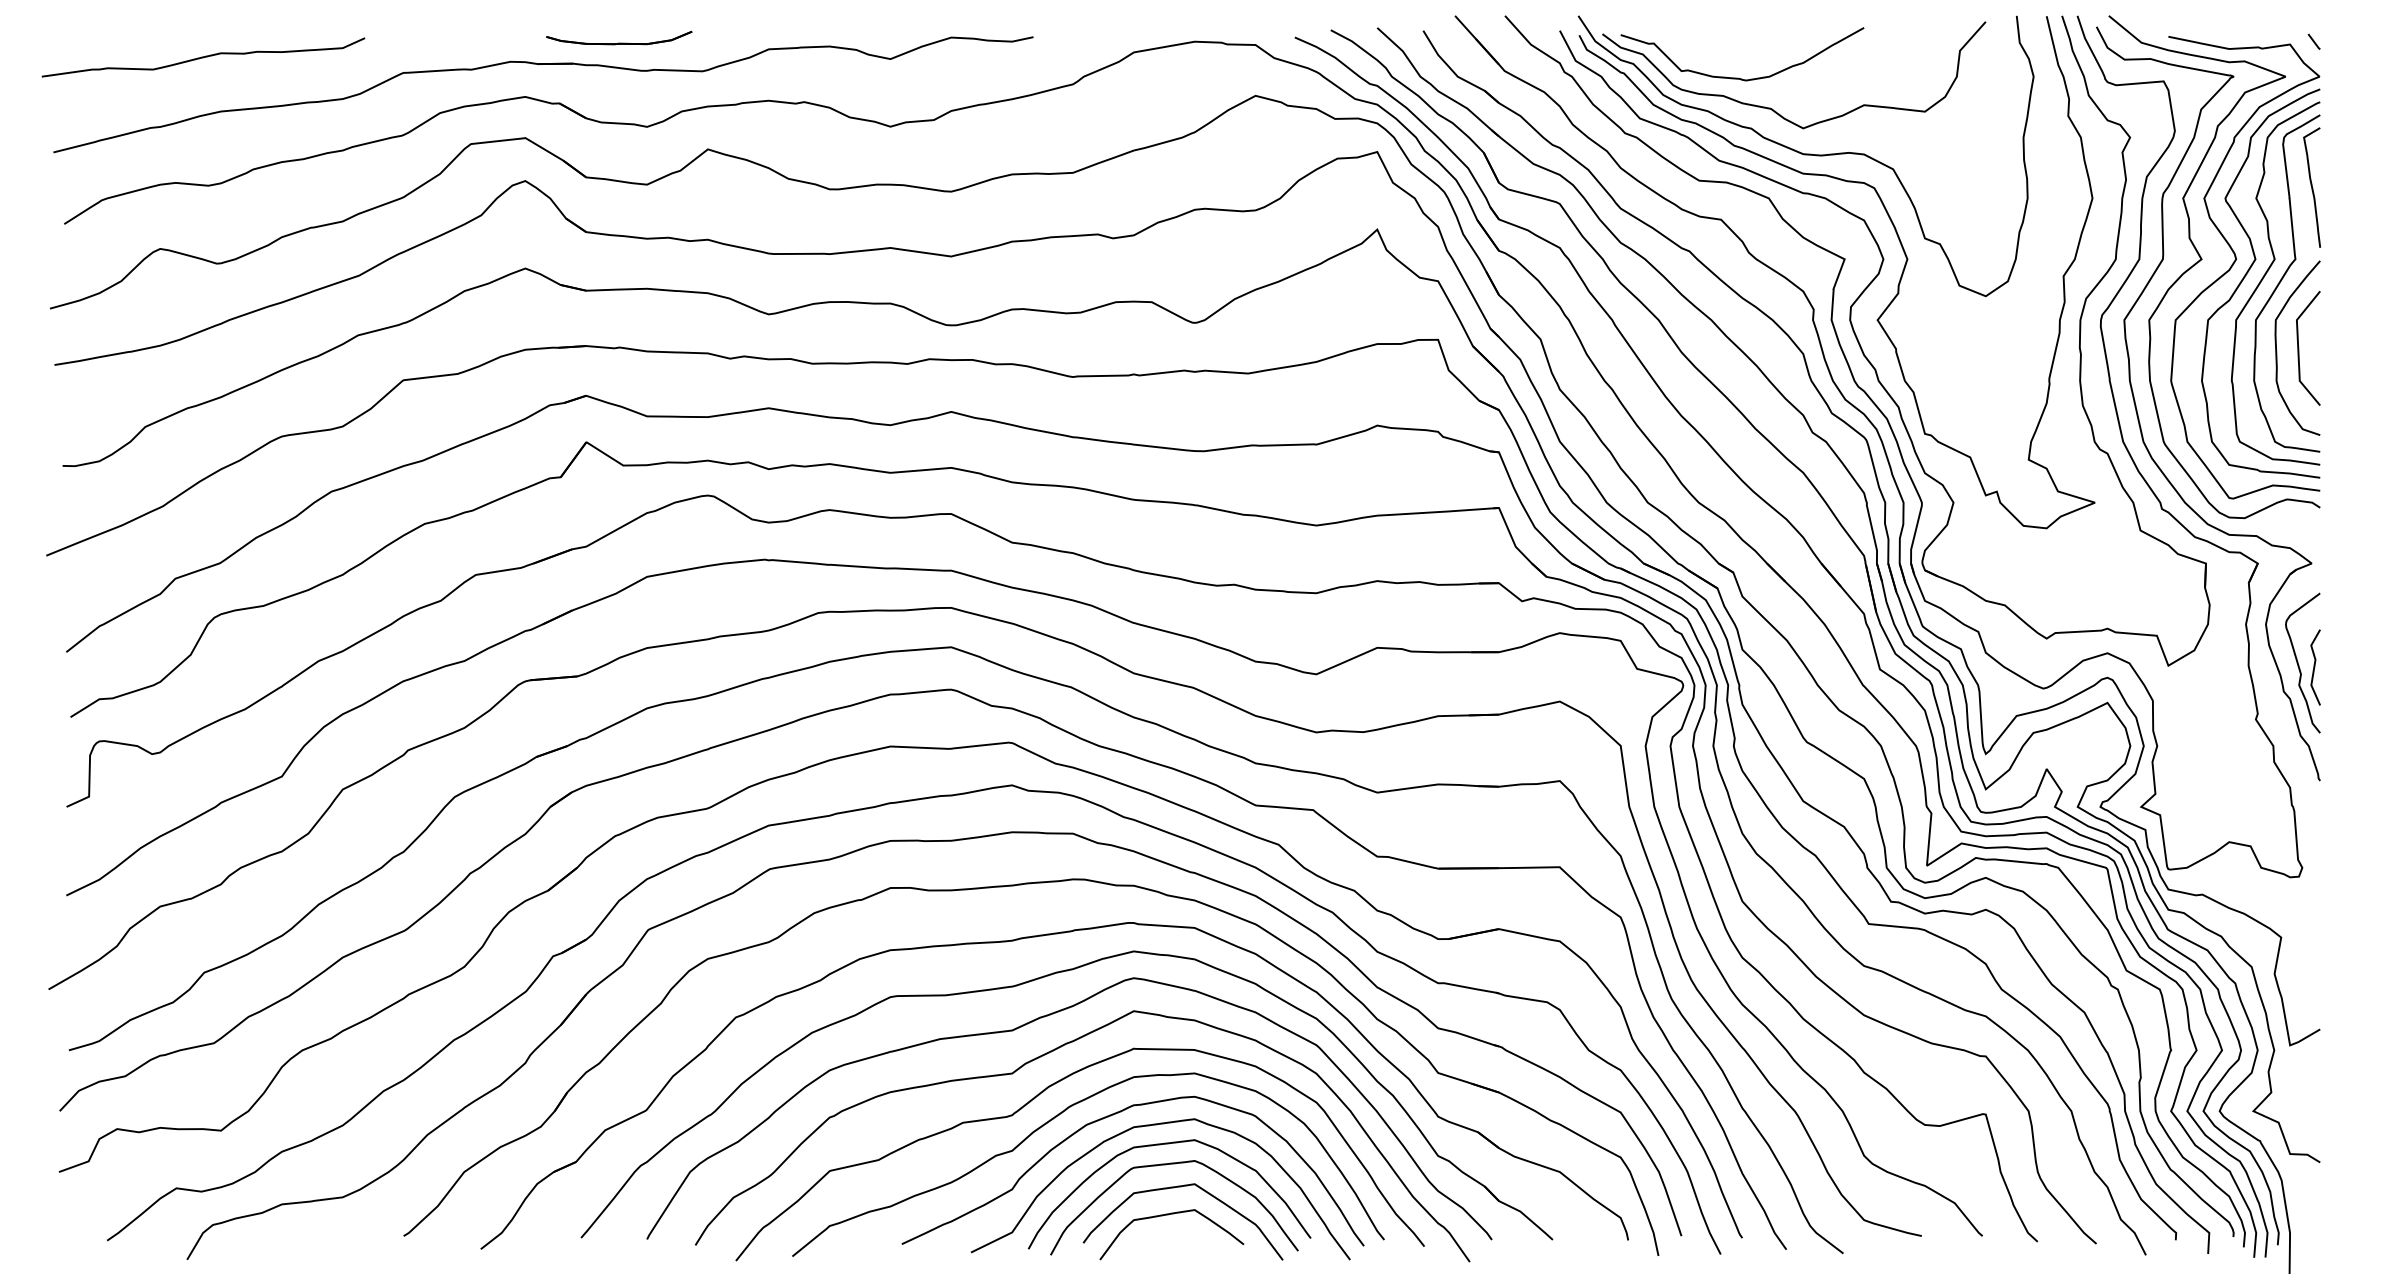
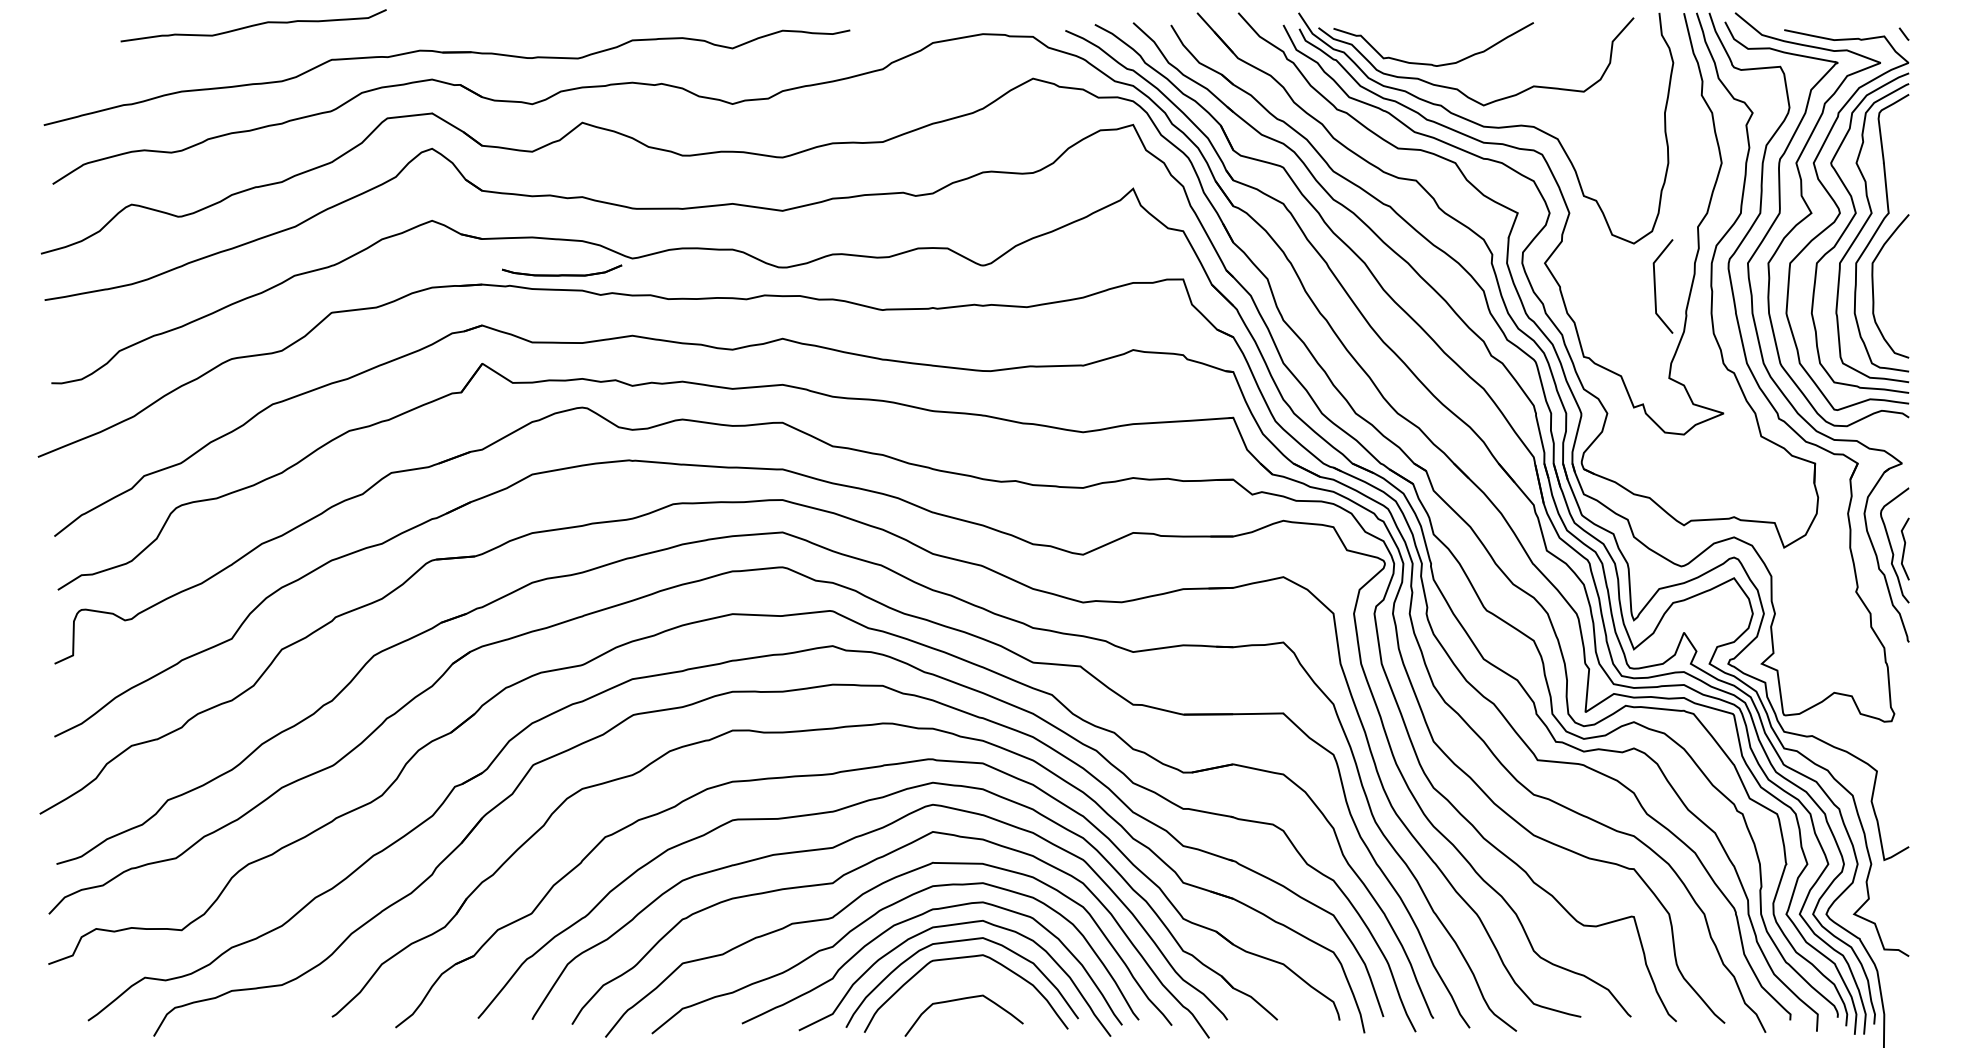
part: (619, 37) -> (562, 270), moved
curve: (203, 57) -> (253, 25), moved
curve: (2311, 187) -> (1901, 154), removed
curve: (2299, 348) -> (1655, 286), moved
curve: (1174, 1188) -> (966, 977), removed

